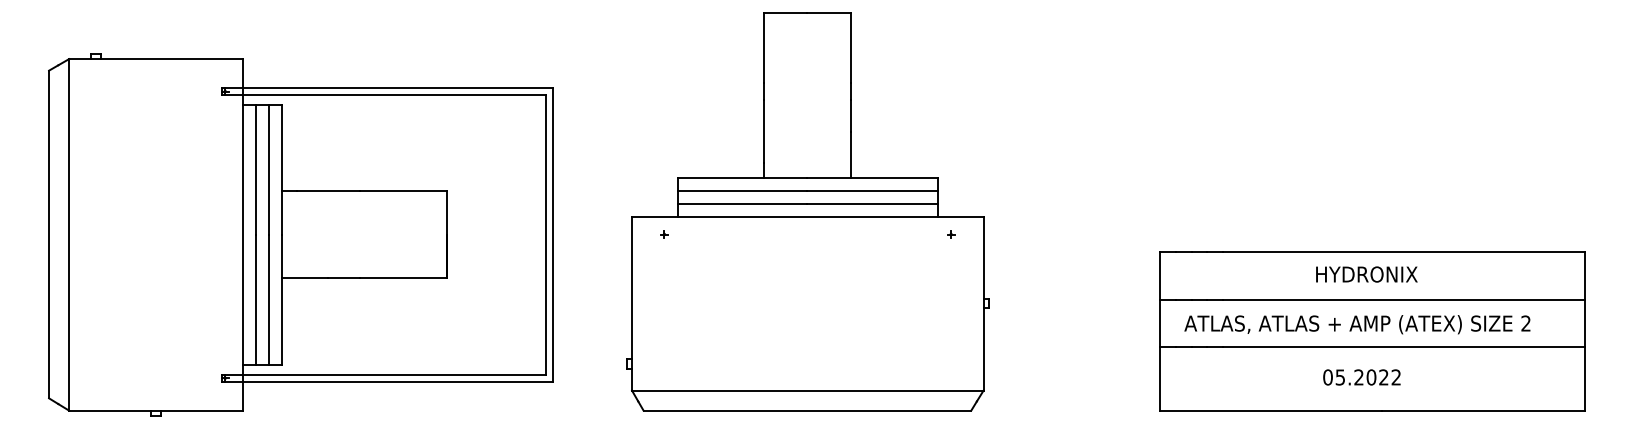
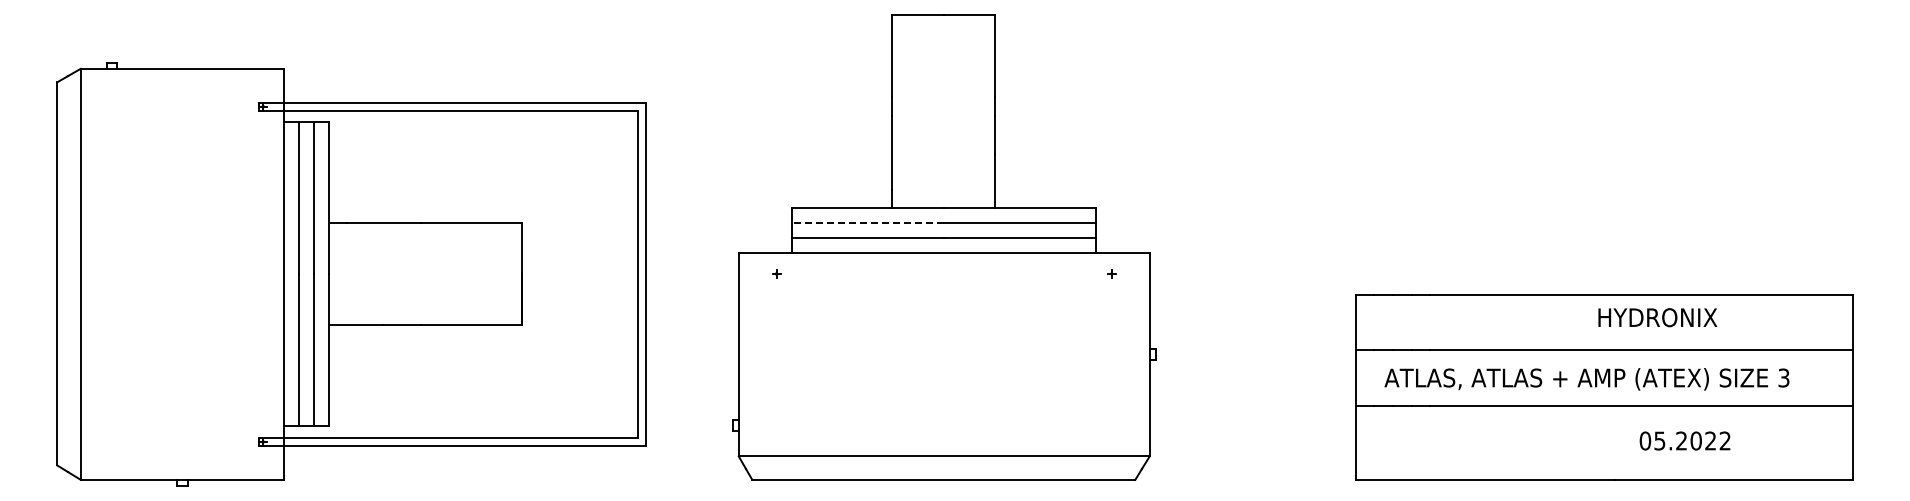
line: (743, 190) -> (868, 222), solid -> dashed
text: (1366, 274) -> (1657, 317), moved
text: (1525, 323) -> (1783, 377), 2 -> 3
text: (1361, 377) -> (1684, 440), moved

